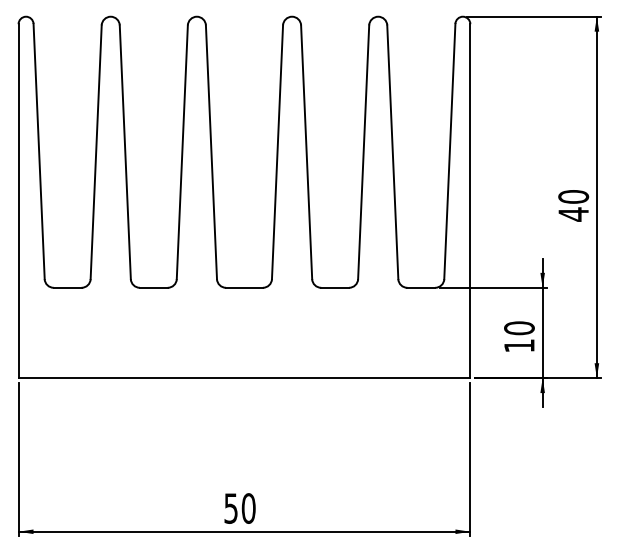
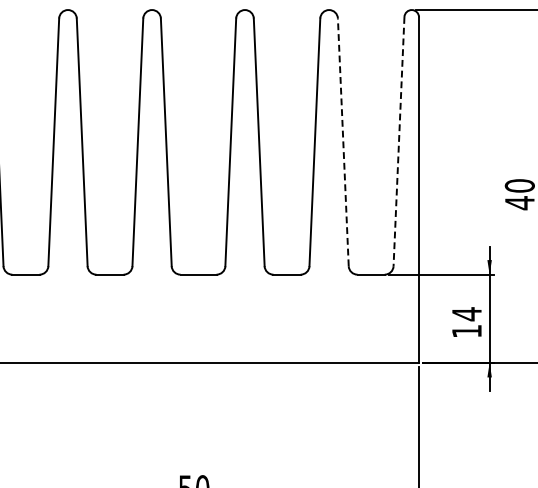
line: (392, 151) -> (343, 141), solid -> dashed
line: (449, 151) -> (398, 141), solid -> dashed
text: (519, 328) -> (467, 314), 10 -> 14

